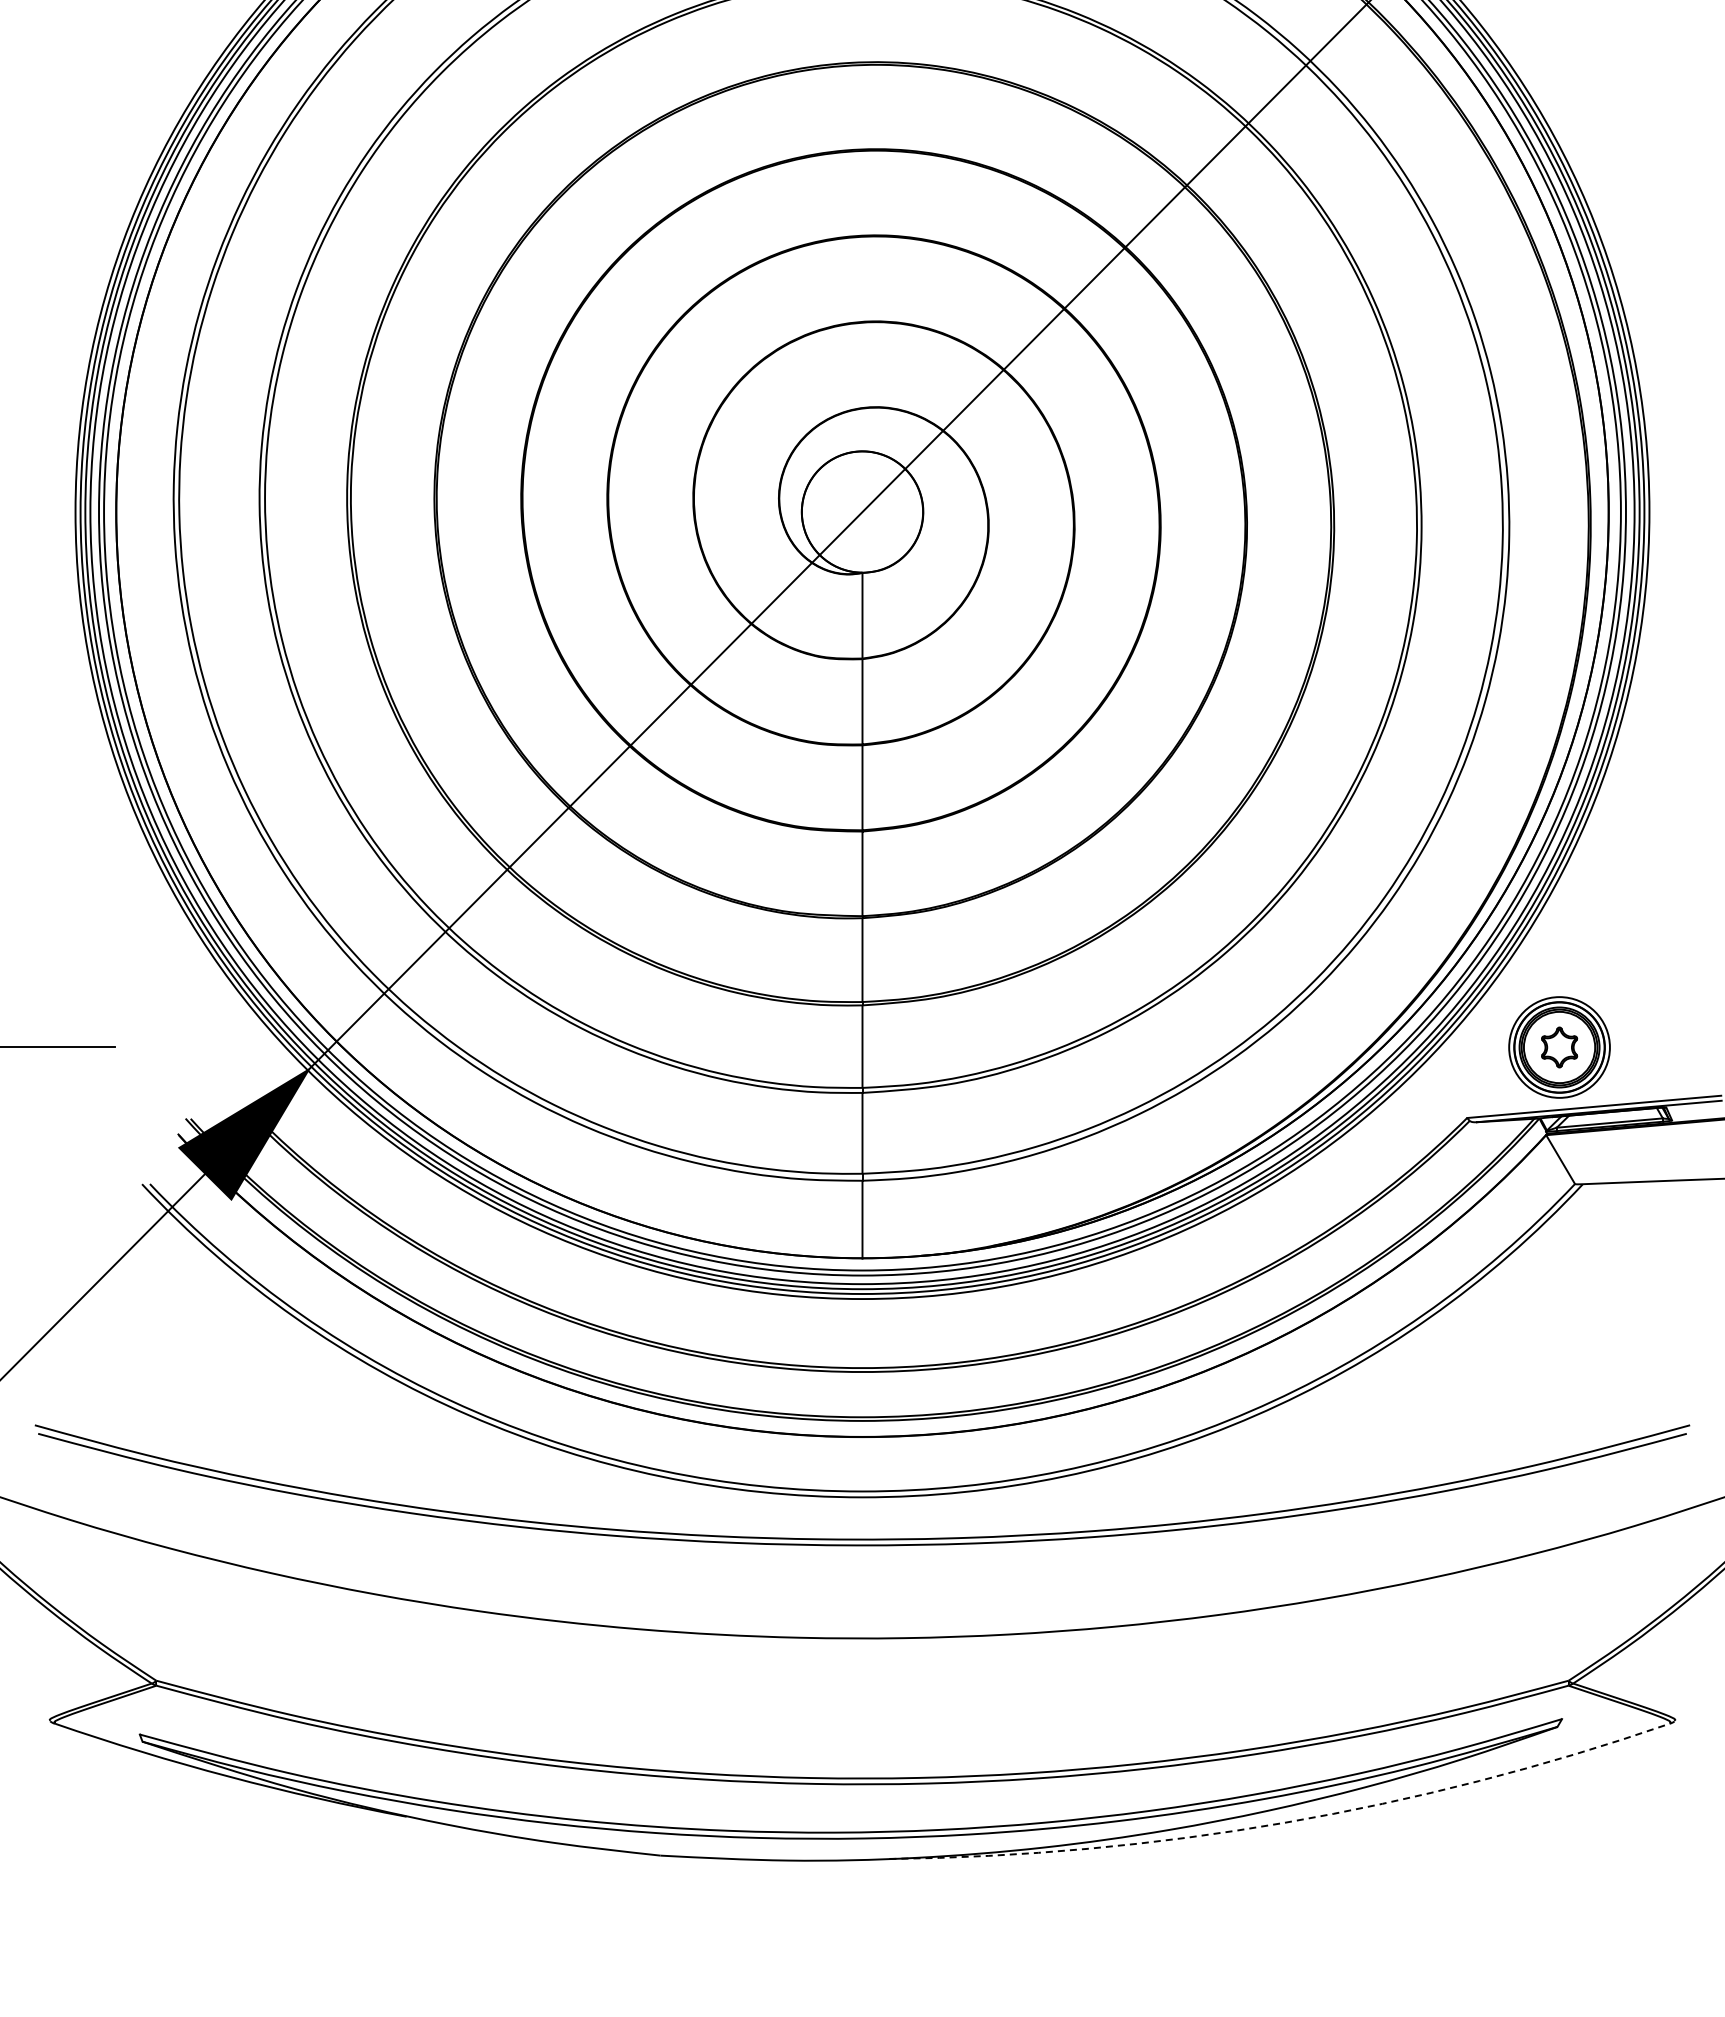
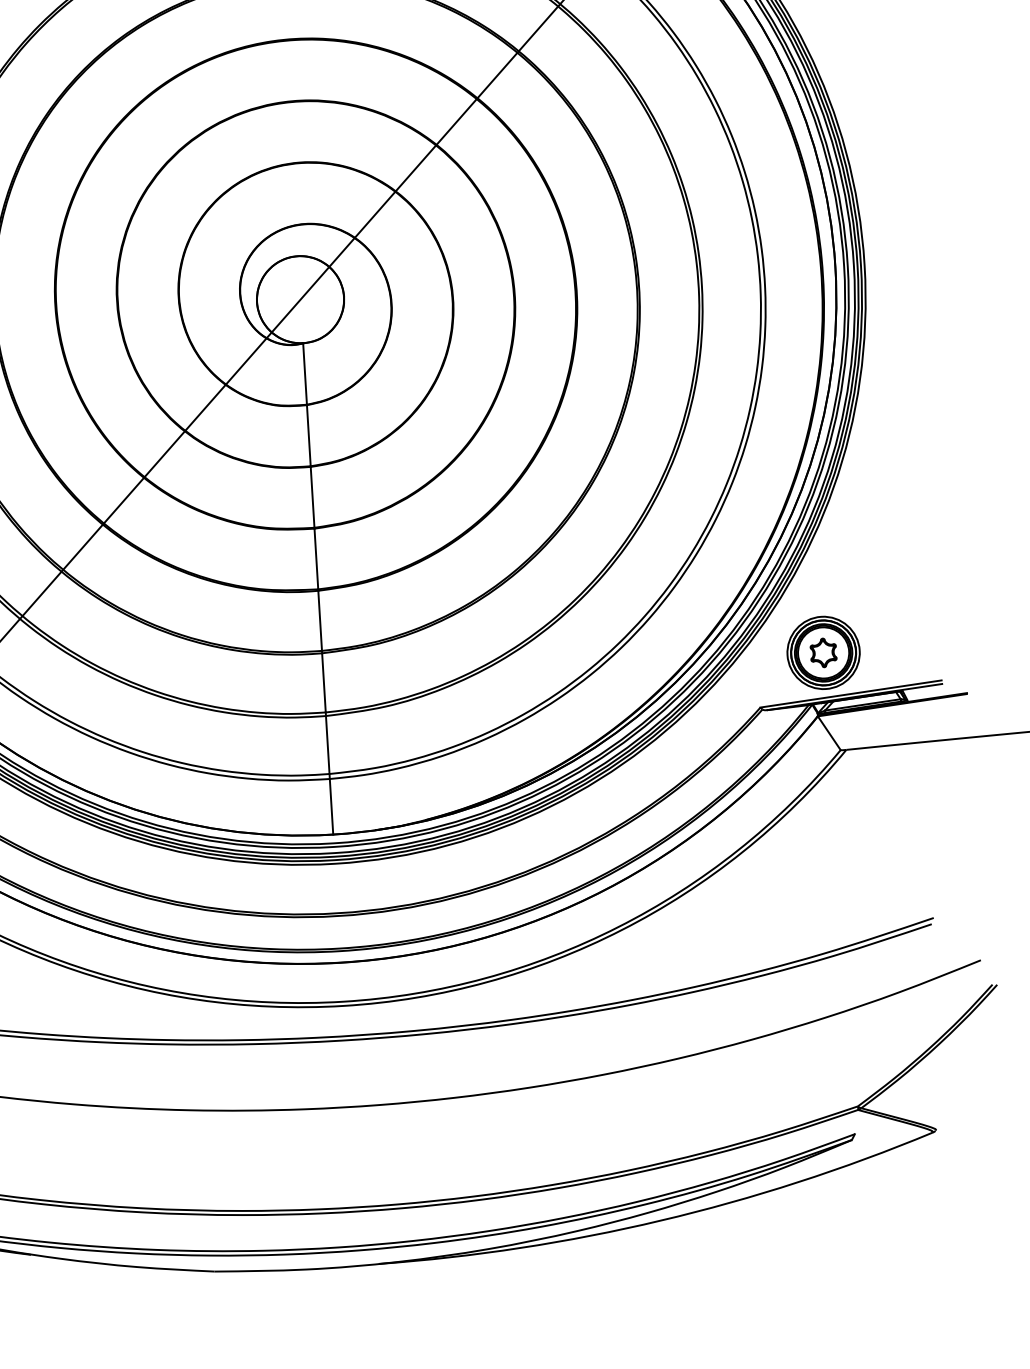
arc: (1284, 1822) -> (660, 1220), dashed -> solid

